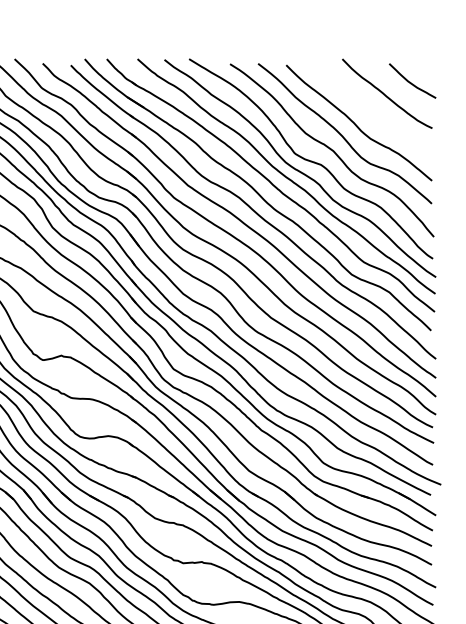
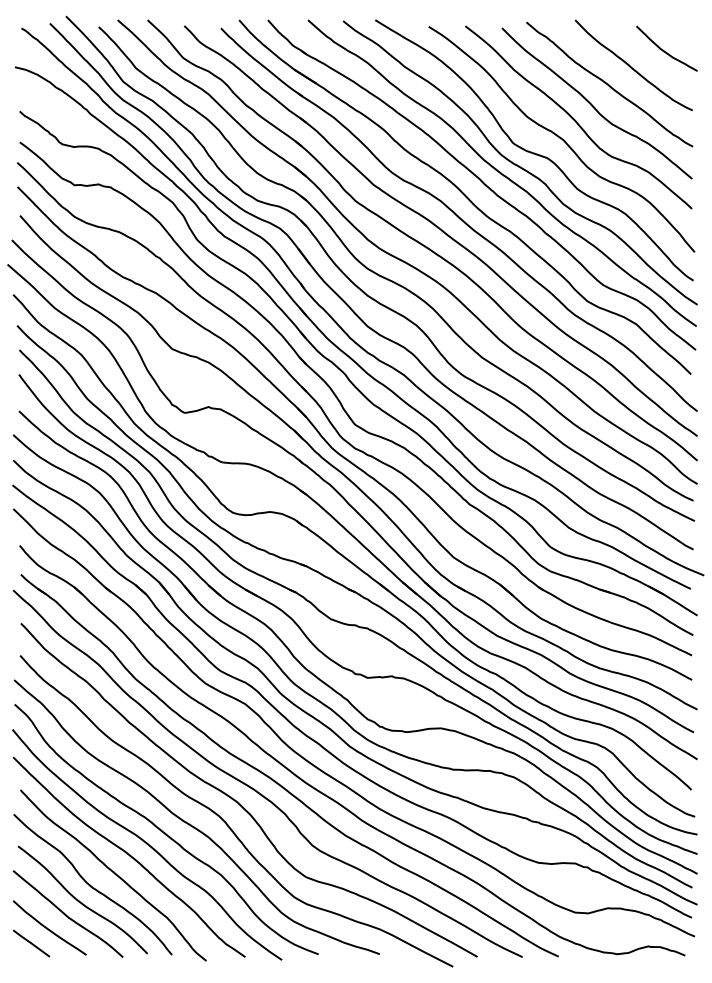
curve: (368, 108) -> (609, 84), added

